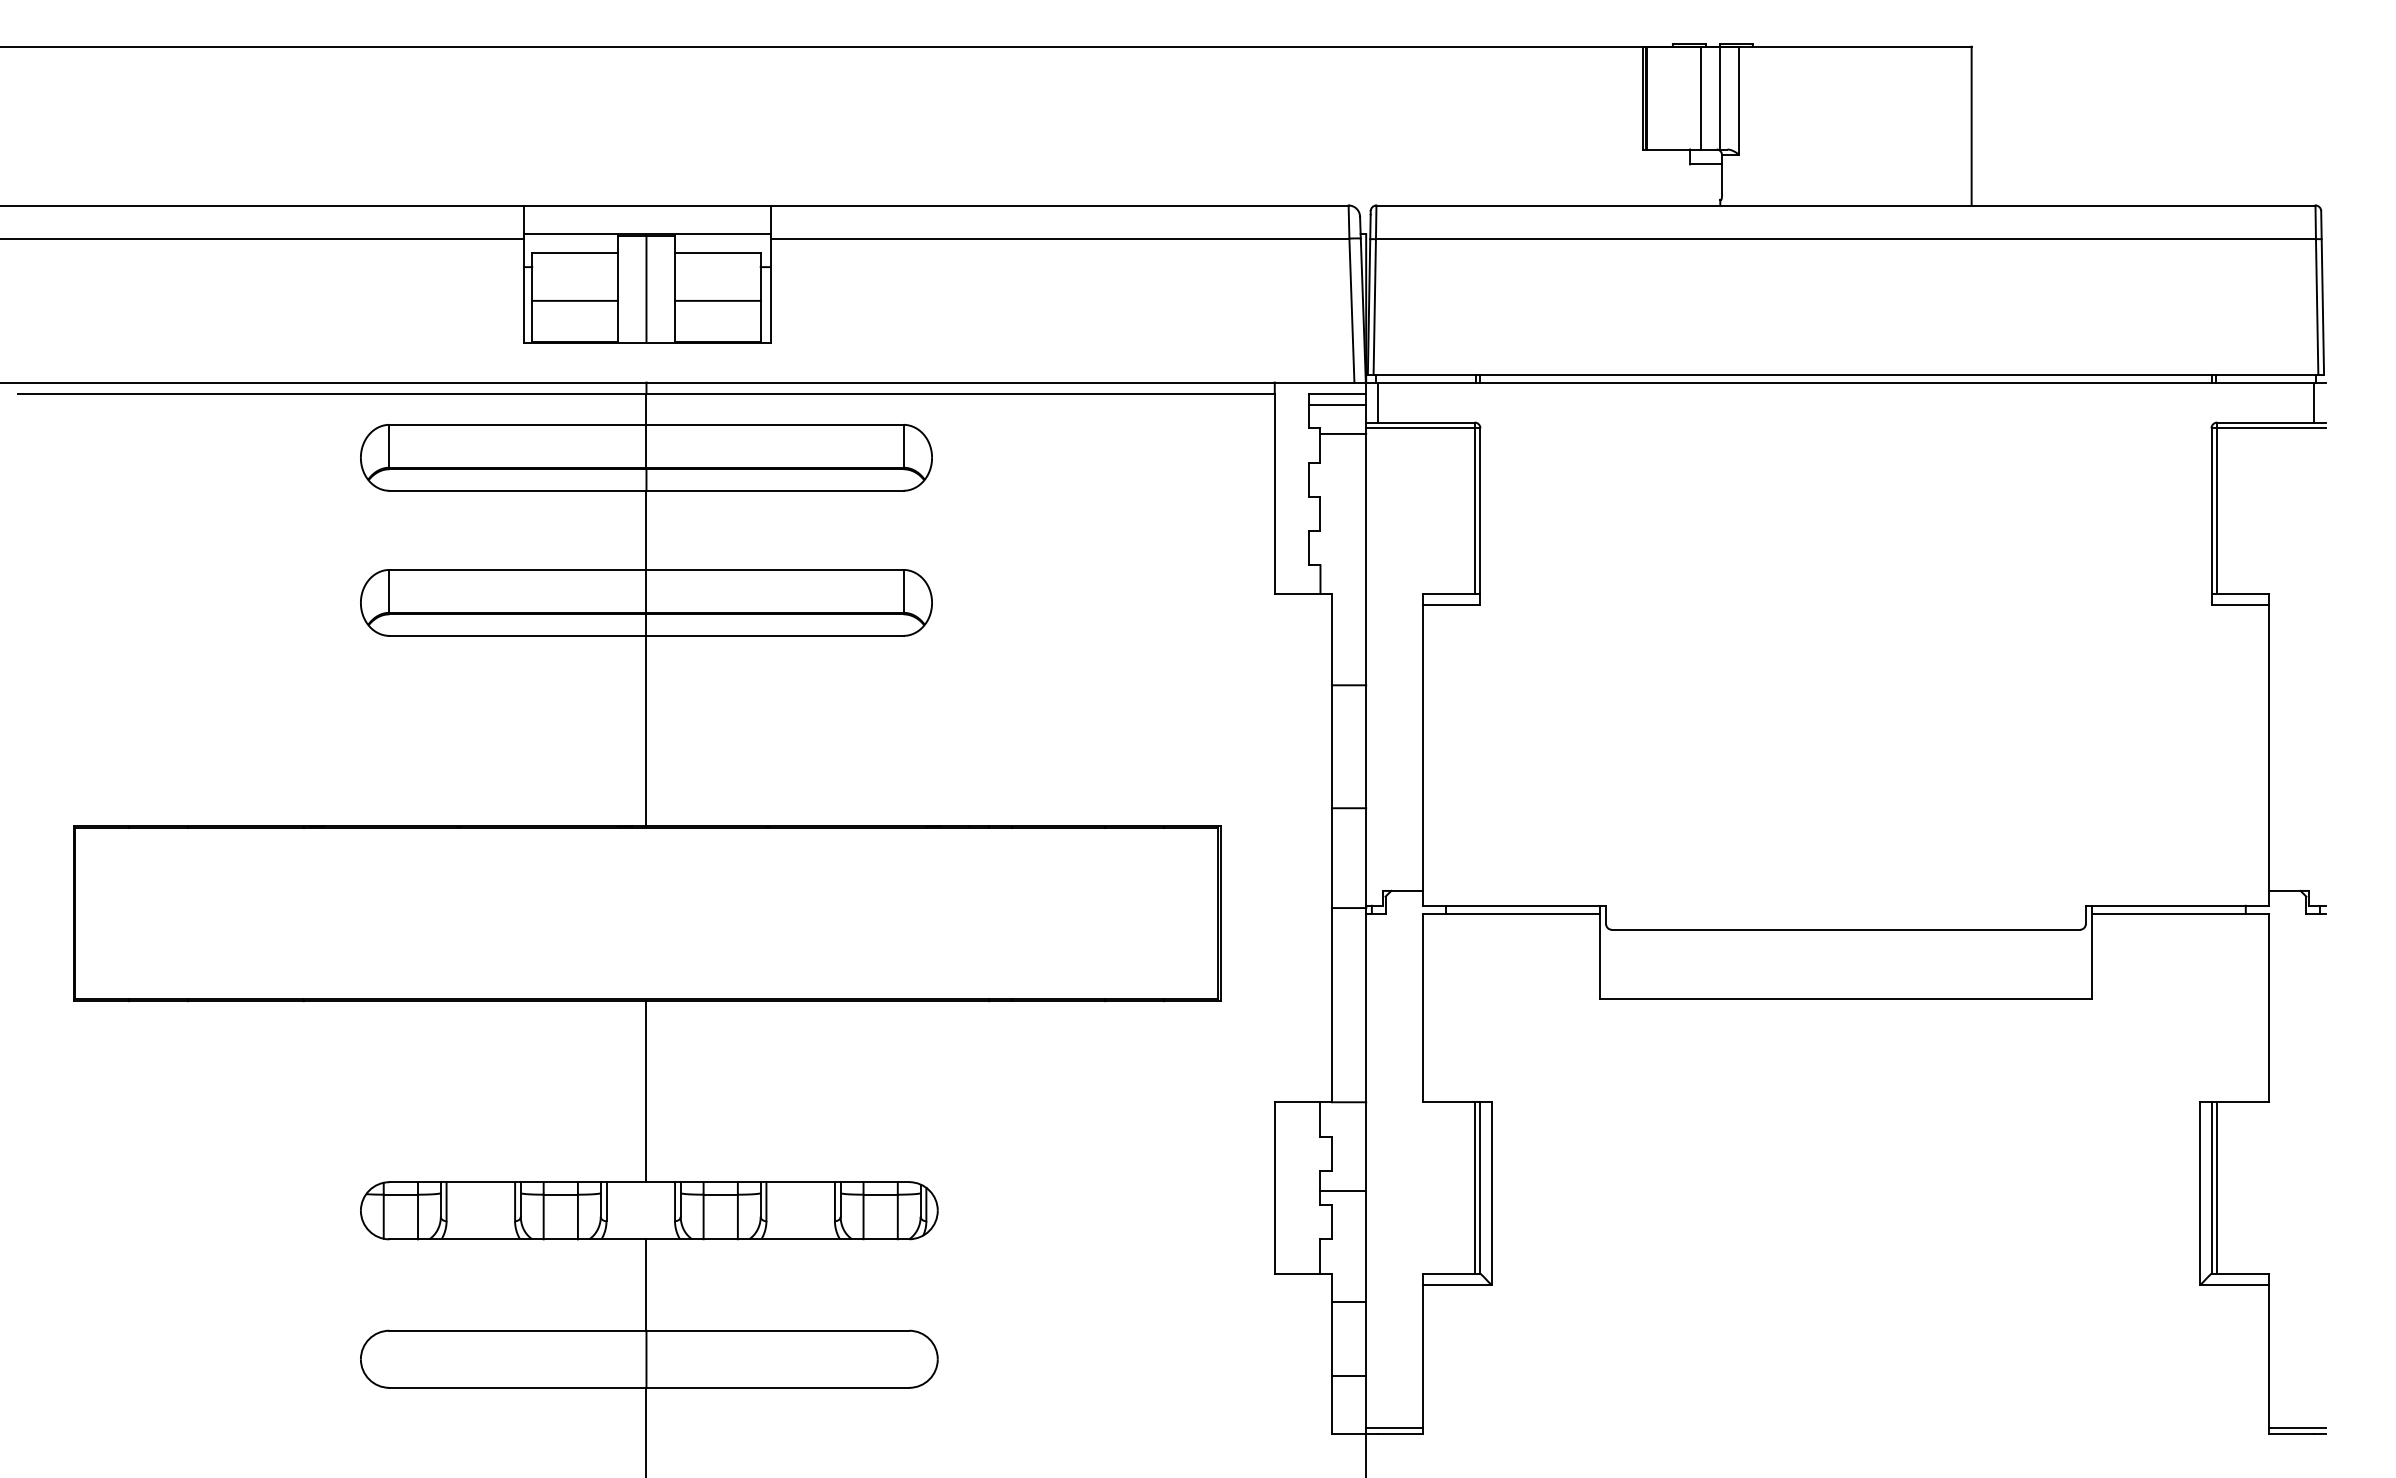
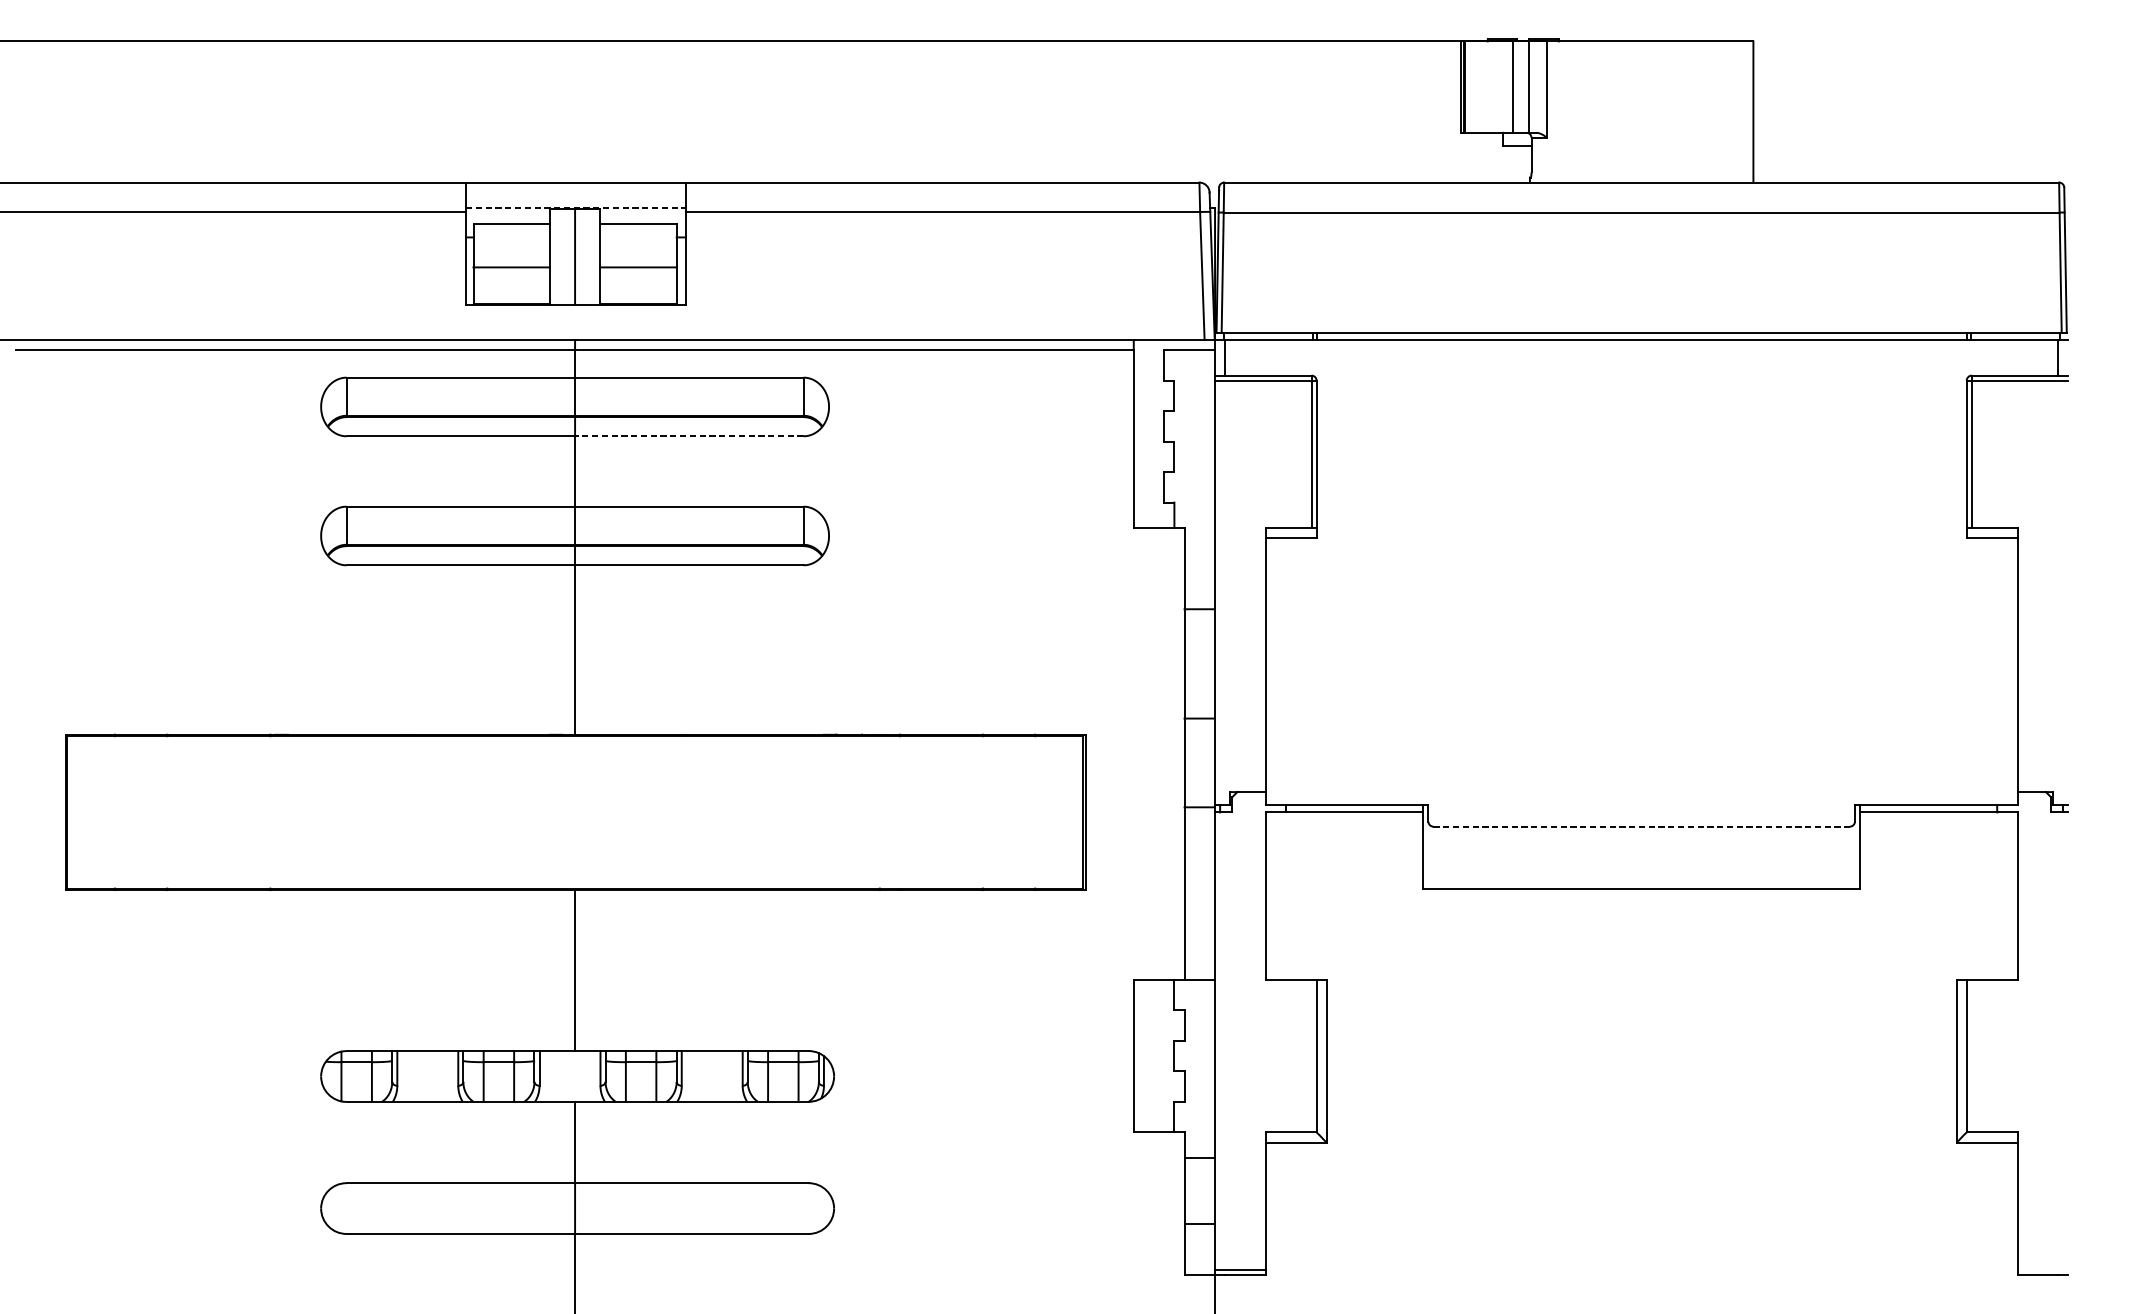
line: (647, 234) -> (575, 208), solid -> dashed
line: (1337, 405) -> (1189, 360), removed
line: (1343, 433) -> (1194, 385), removed
line: (775, 490) -> (689, 436), solid -> dashed
line: (1846, 929) -> (1642, 826), solid -> dashed
line: (1474, 1187) -> (1311, 1055), removed
line: (2217, 1187) -> (1972, 1055), removed
line: (1343, 1190) -> (1194, 1058), removed
line: (2296, 1427) -> (2042, 1269), removed

